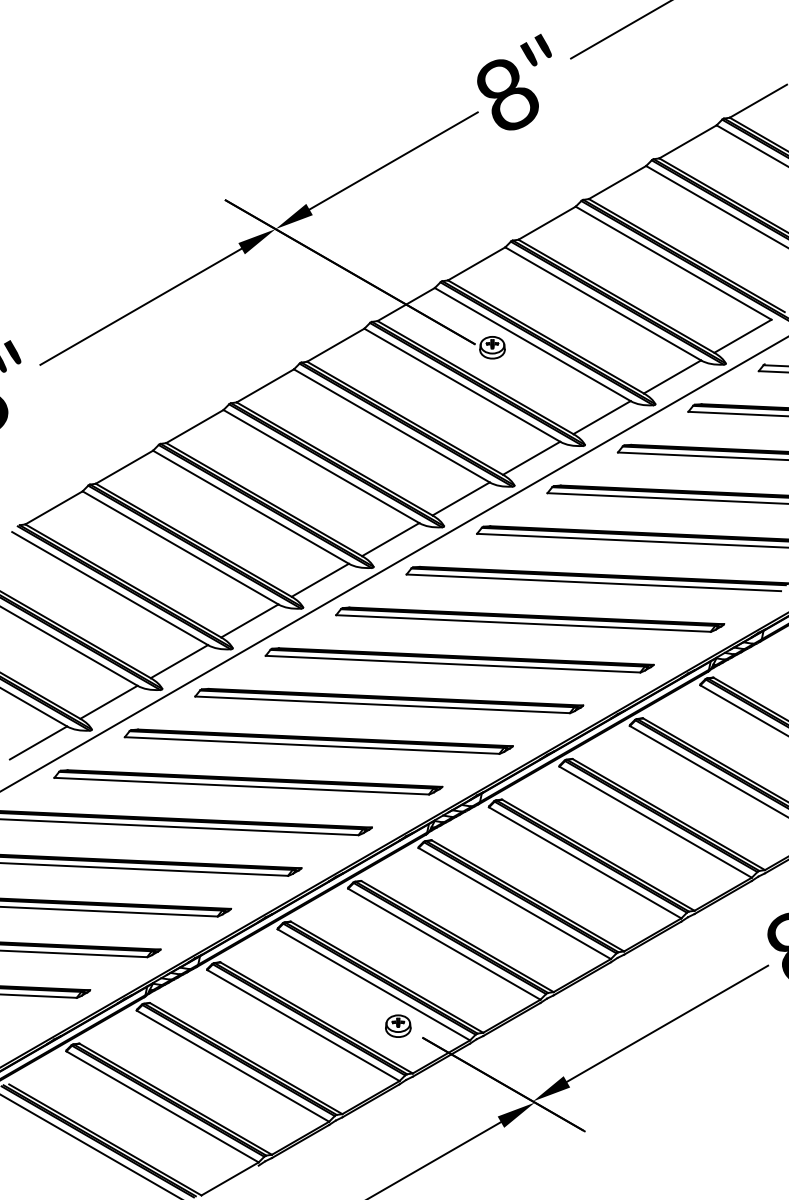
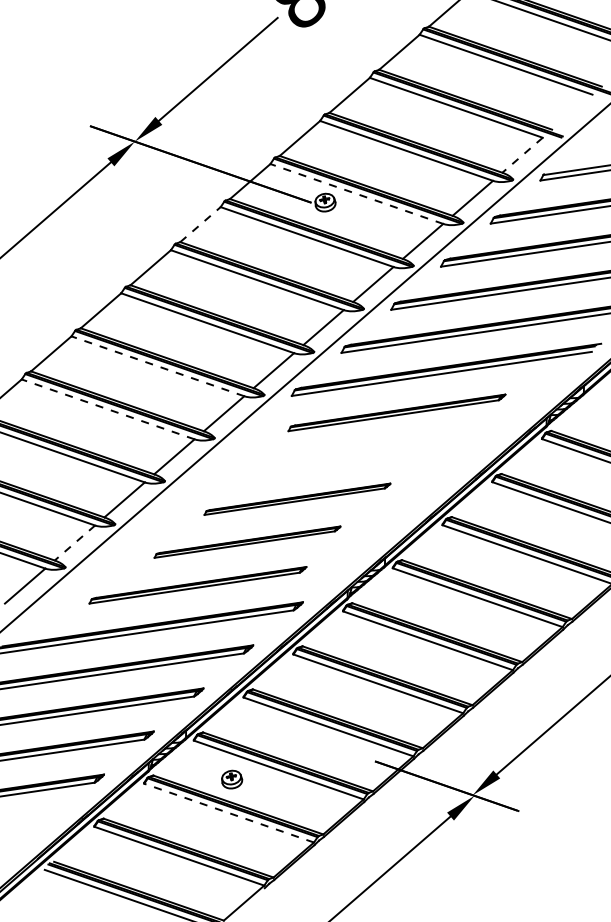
line: (742, 336) -> (522, 155), solid -> dashed
line: (336, 344) -> (200, 223), solid -> dashed
line: (532, 344) -> (356, 193), solid -> dashed
line: (250, 507) -> (157, 366), solid -> dashed
line: (180, 547) -> (108, 409), solid -> dashed
part: (530, 619) -> (397, 412), size x0.7
part: (459, 660) -> (346, 456), removed
part: (389, 701) -> (297, 499), size x0.6
line: (108, 702) -> (74, 543), solid -> dashed
part: (318, 741) -> (247, 542), size x0.6
part: (248, 782) -> (198, 585), size x0.7
part: (398, 1025) -> (232, 779), moved
line: (232, 1065) -> (228, 812), solid -> dashed

